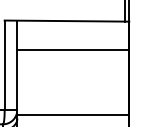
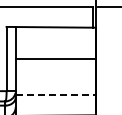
line: (72, 50) -> (55, 59), moved
line: (74, 114) -> (56, 94), solid -> dashed

